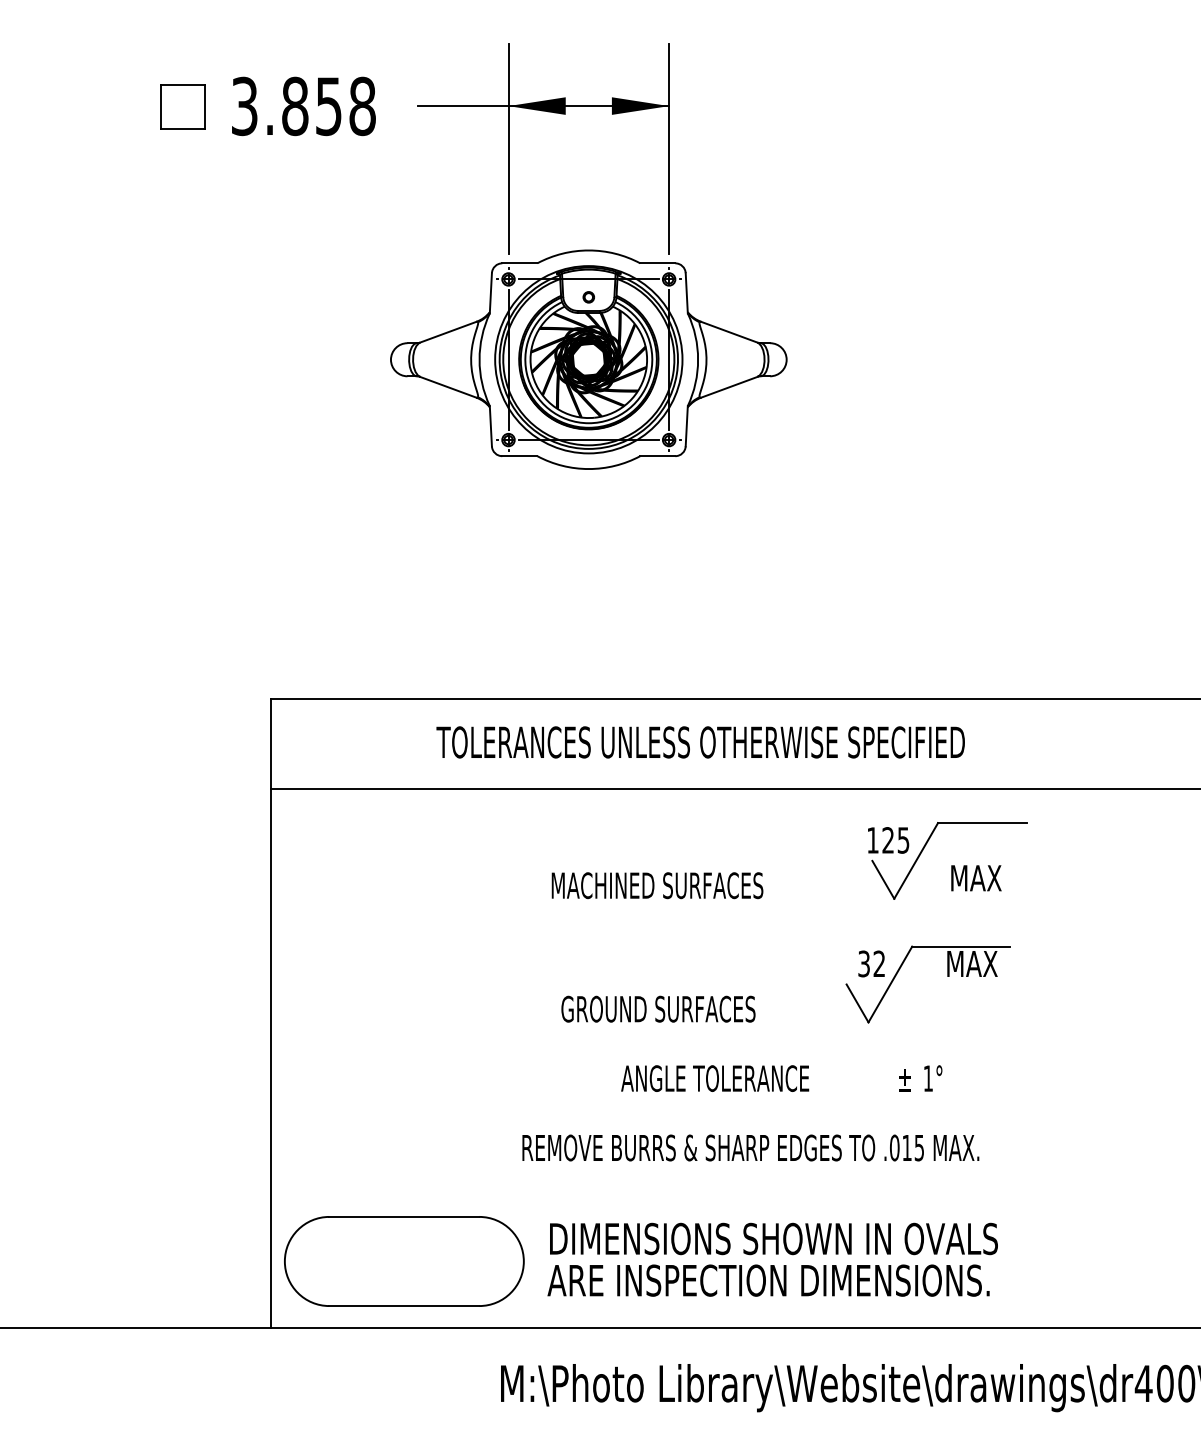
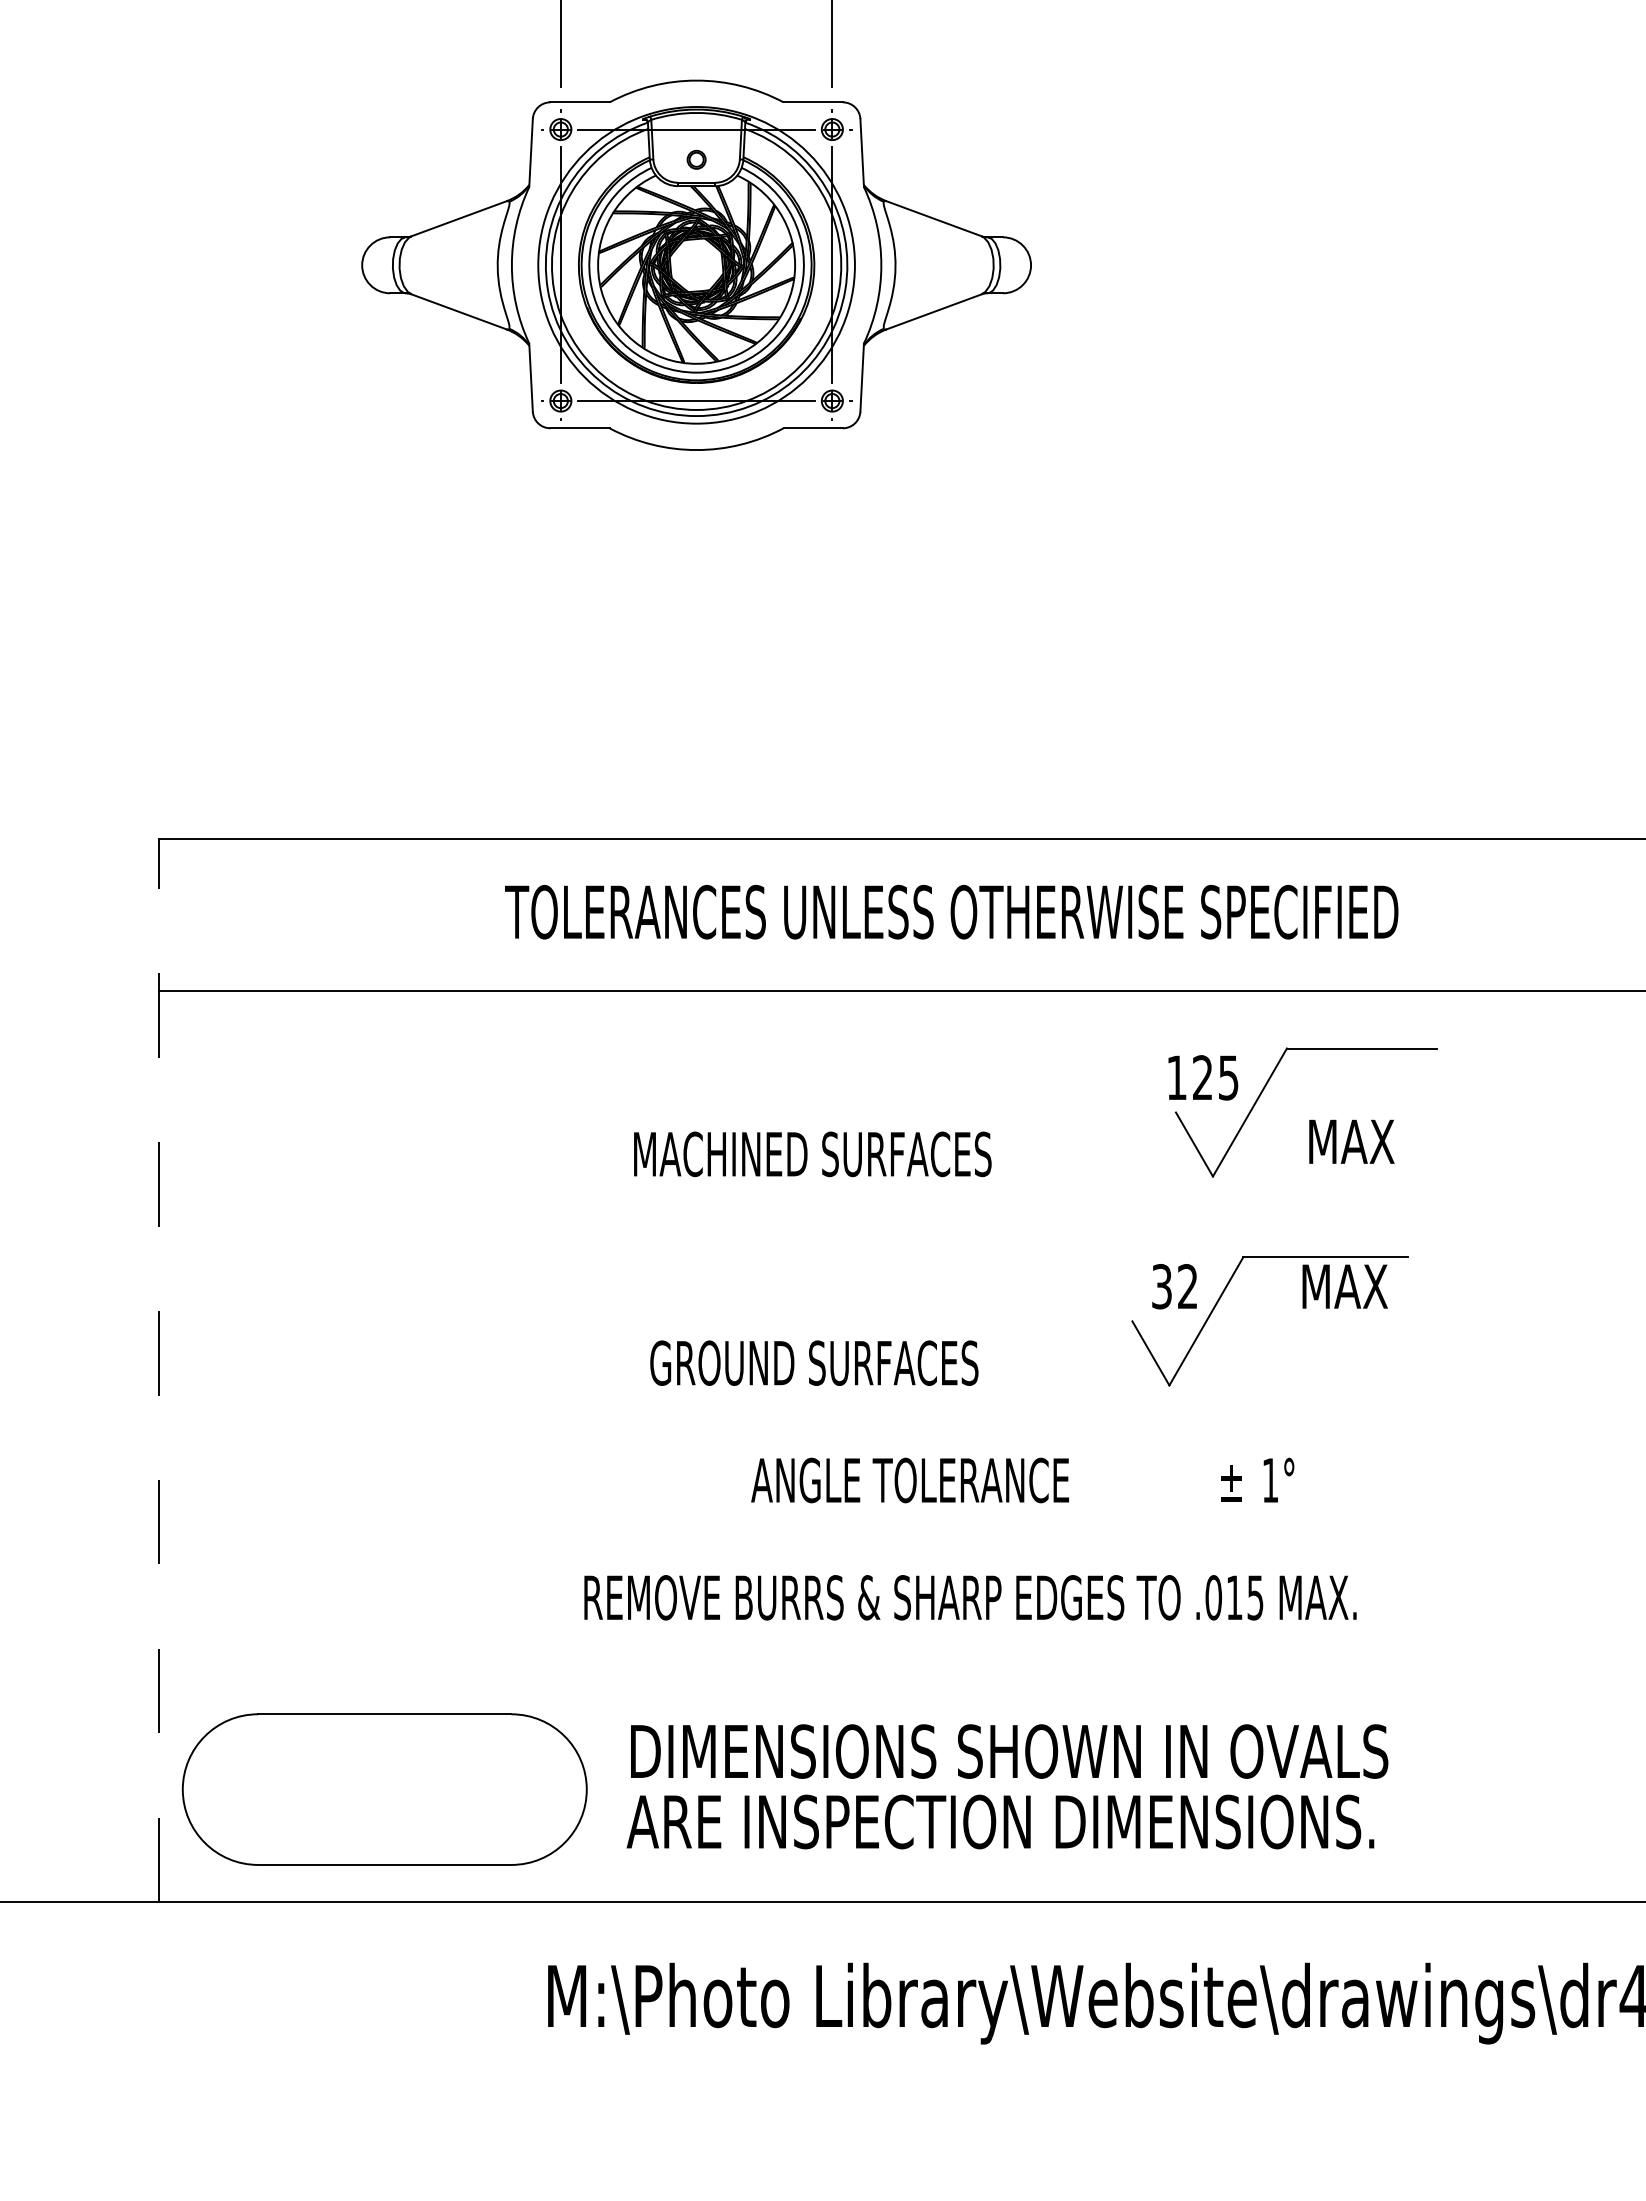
text: (700, 742) -> (951, 912), moved
line: (270, 1013) -> (158, 1370), solid -> dashed

